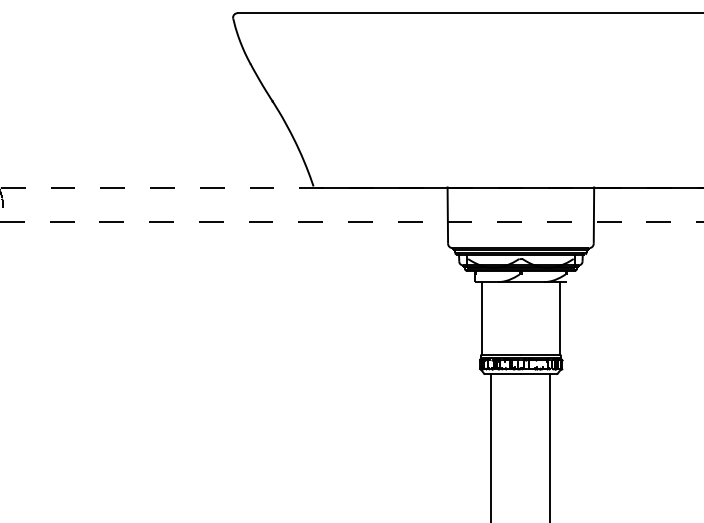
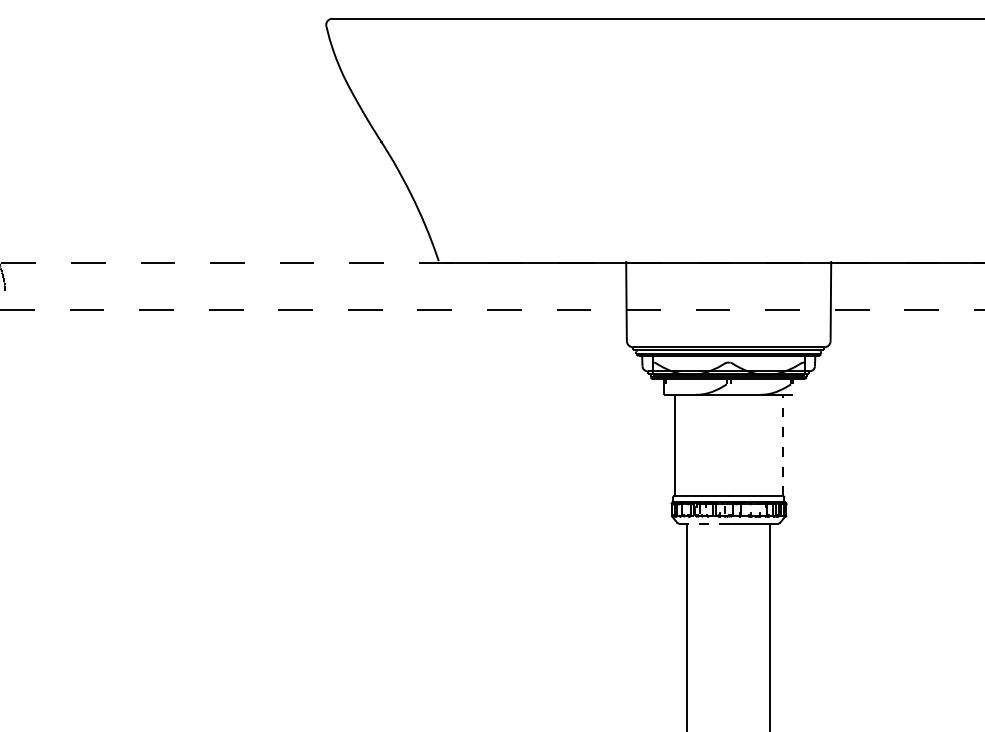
line: (559, 318) -> (782, 445), solid -> dashed
line: (502, 374) -> (703, 523), solid -> dashed

